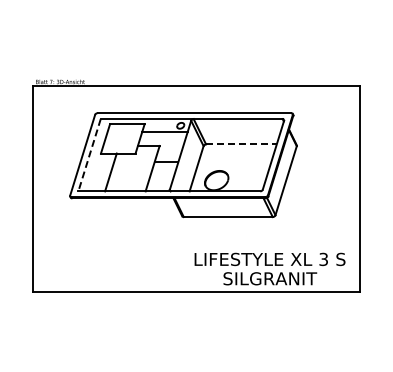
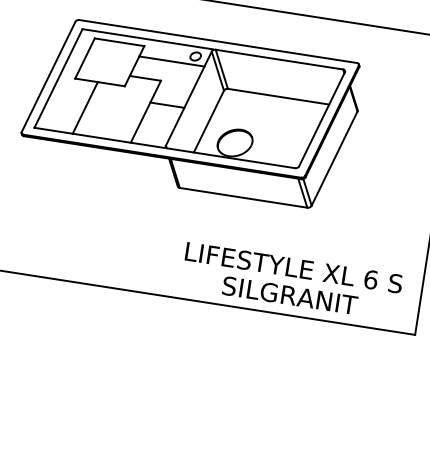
line: (241, 144) -> (278, 96), dashed -> solid
line: (89, 155) -> (58, 78), dashed -> solid
text: (323, 259) -> (370, 279), 3 -> 6

